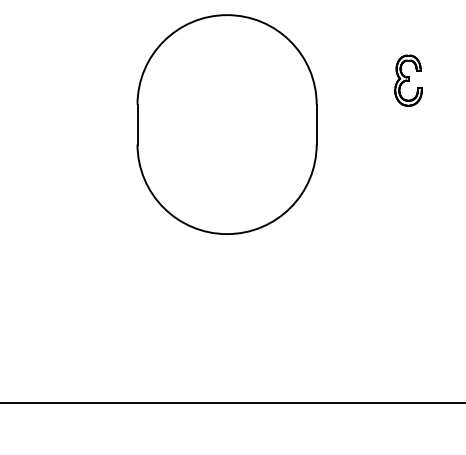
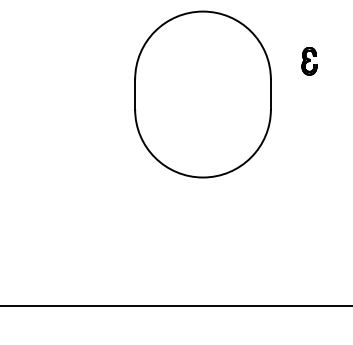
part: (408, 81) -> (309, 61), size x0.7
part: (226, 124) -> (202, 94), moved

